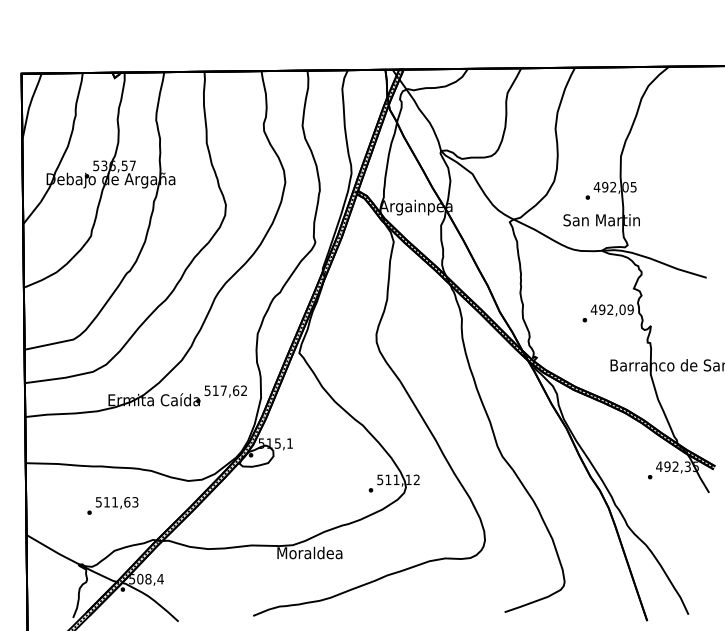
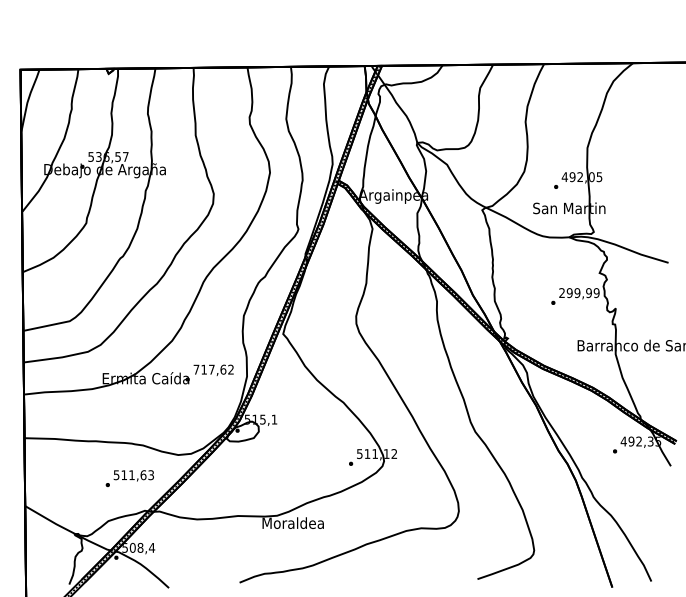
text: (608, 310) -> (575, 293), 492,09 -> 299,99
text: (207, 390) -> (196, 369), 517,62 -> 717,62
text: (112, 505) -> (129, 478), moved

